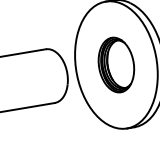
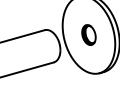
part: (115, 63) -> (88, 34), size x0.6

